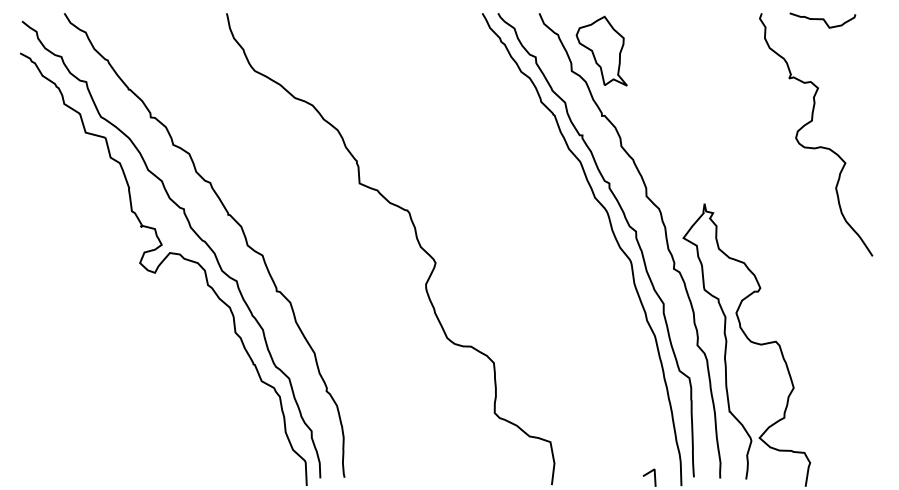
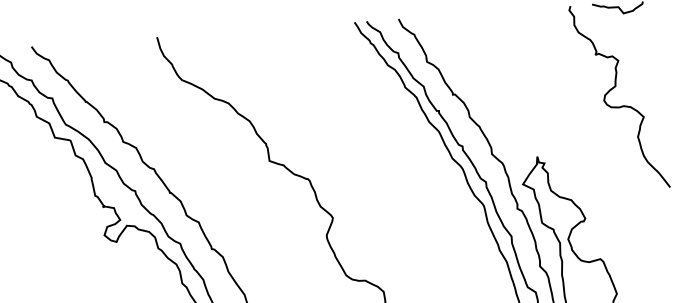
part: (601, 50) -> (448, 44), removed

